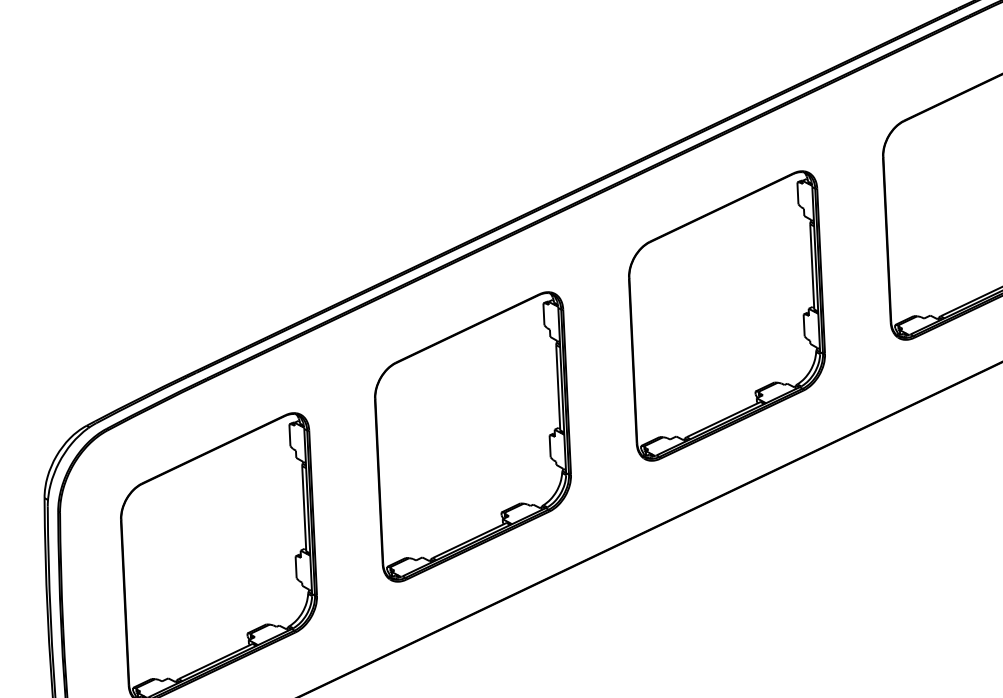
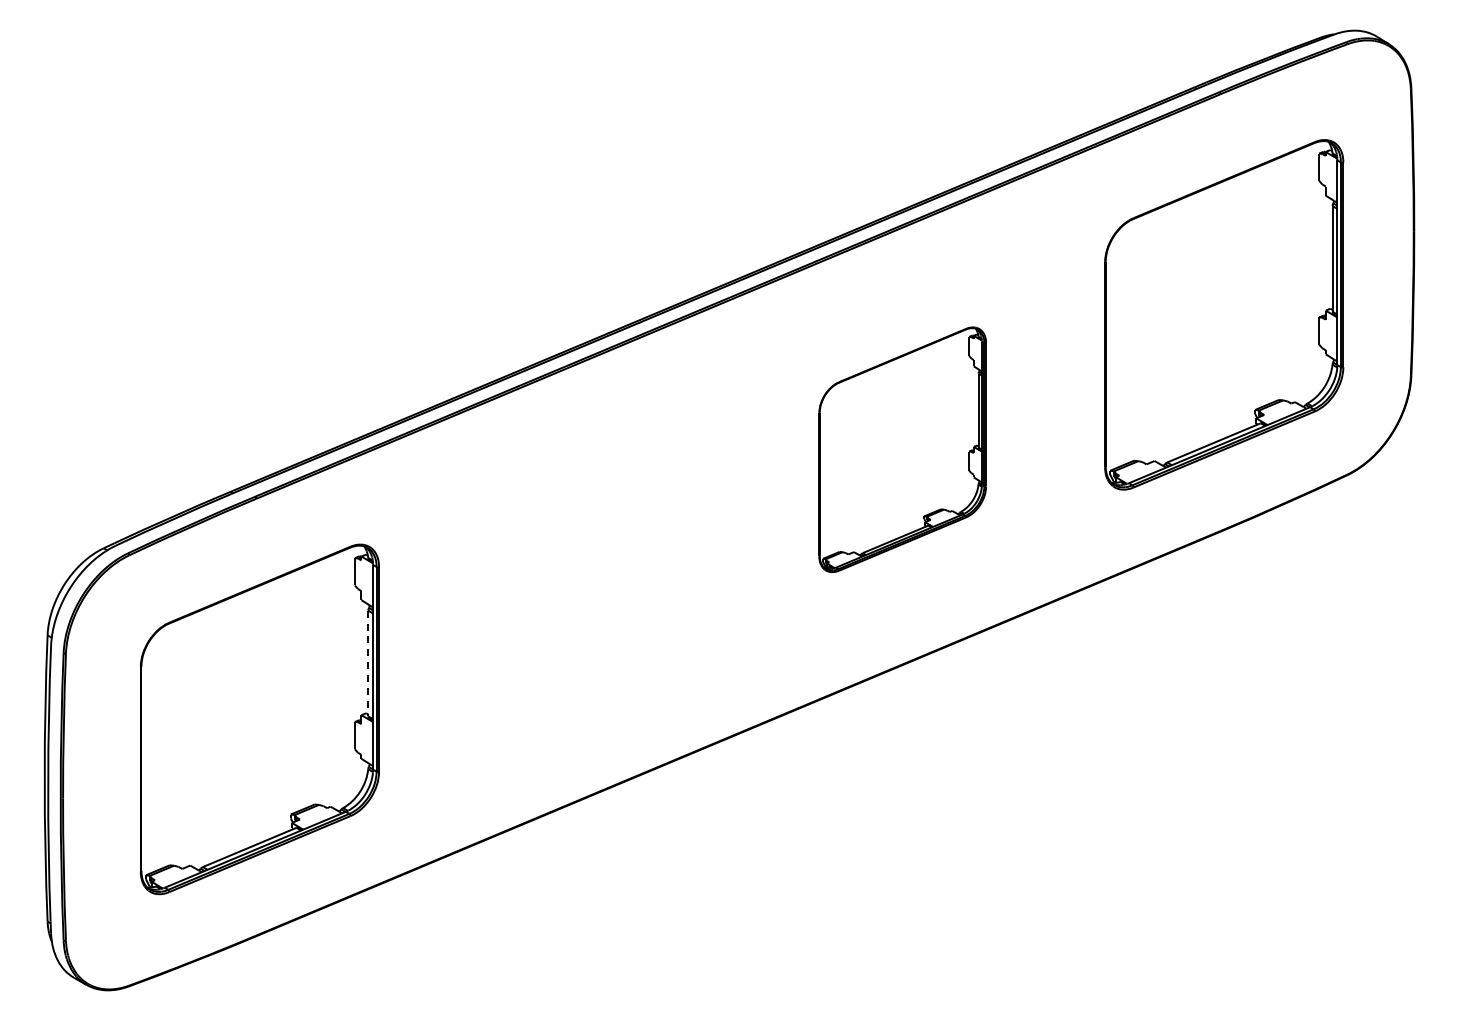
part: (726, 315) -> (902, 449), size x0.7
part: (473, 436) -> (581, 584), removed
line: (304, 508) -> (368, 663), solid -> dashed

